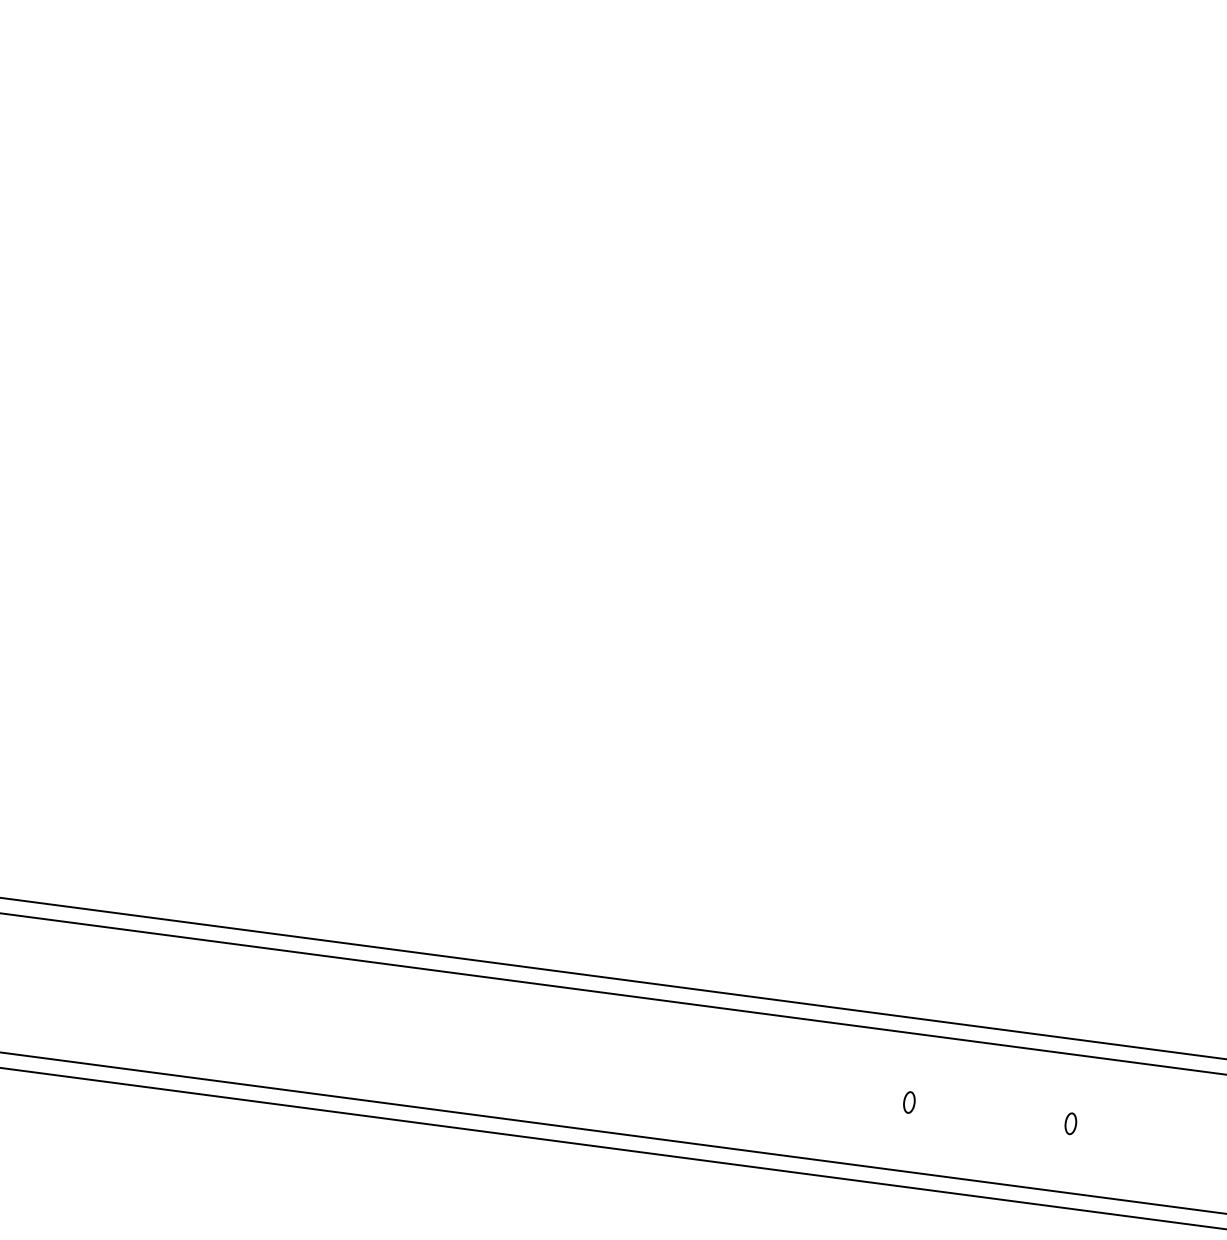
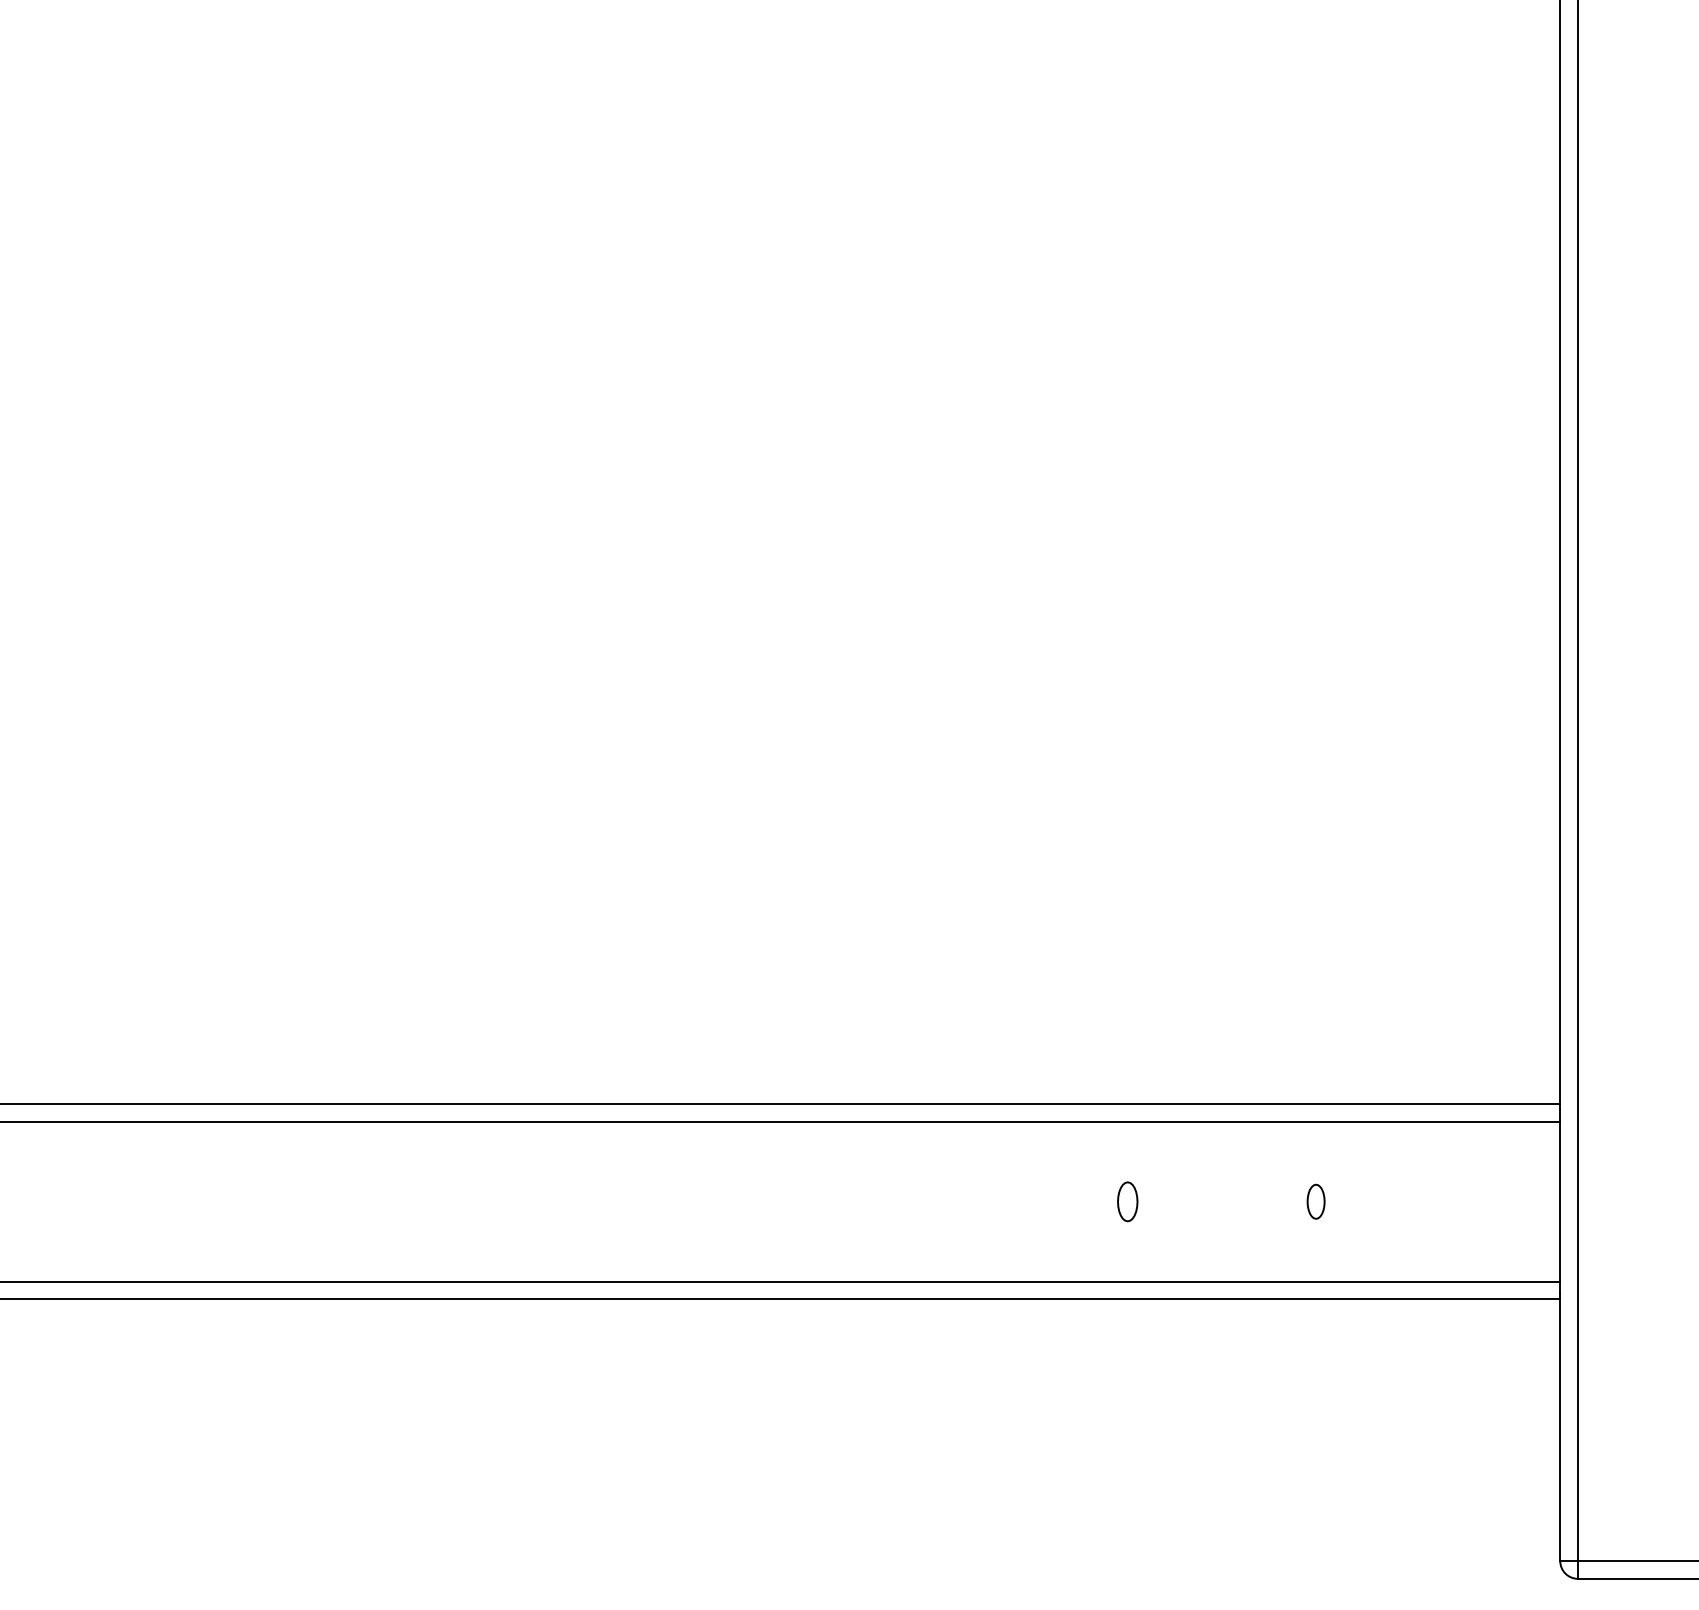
part: (909, 1102) -> (1127, 1201), size x1.6
part: (1071, 1123) -> (1316, 1201), size x1.4

